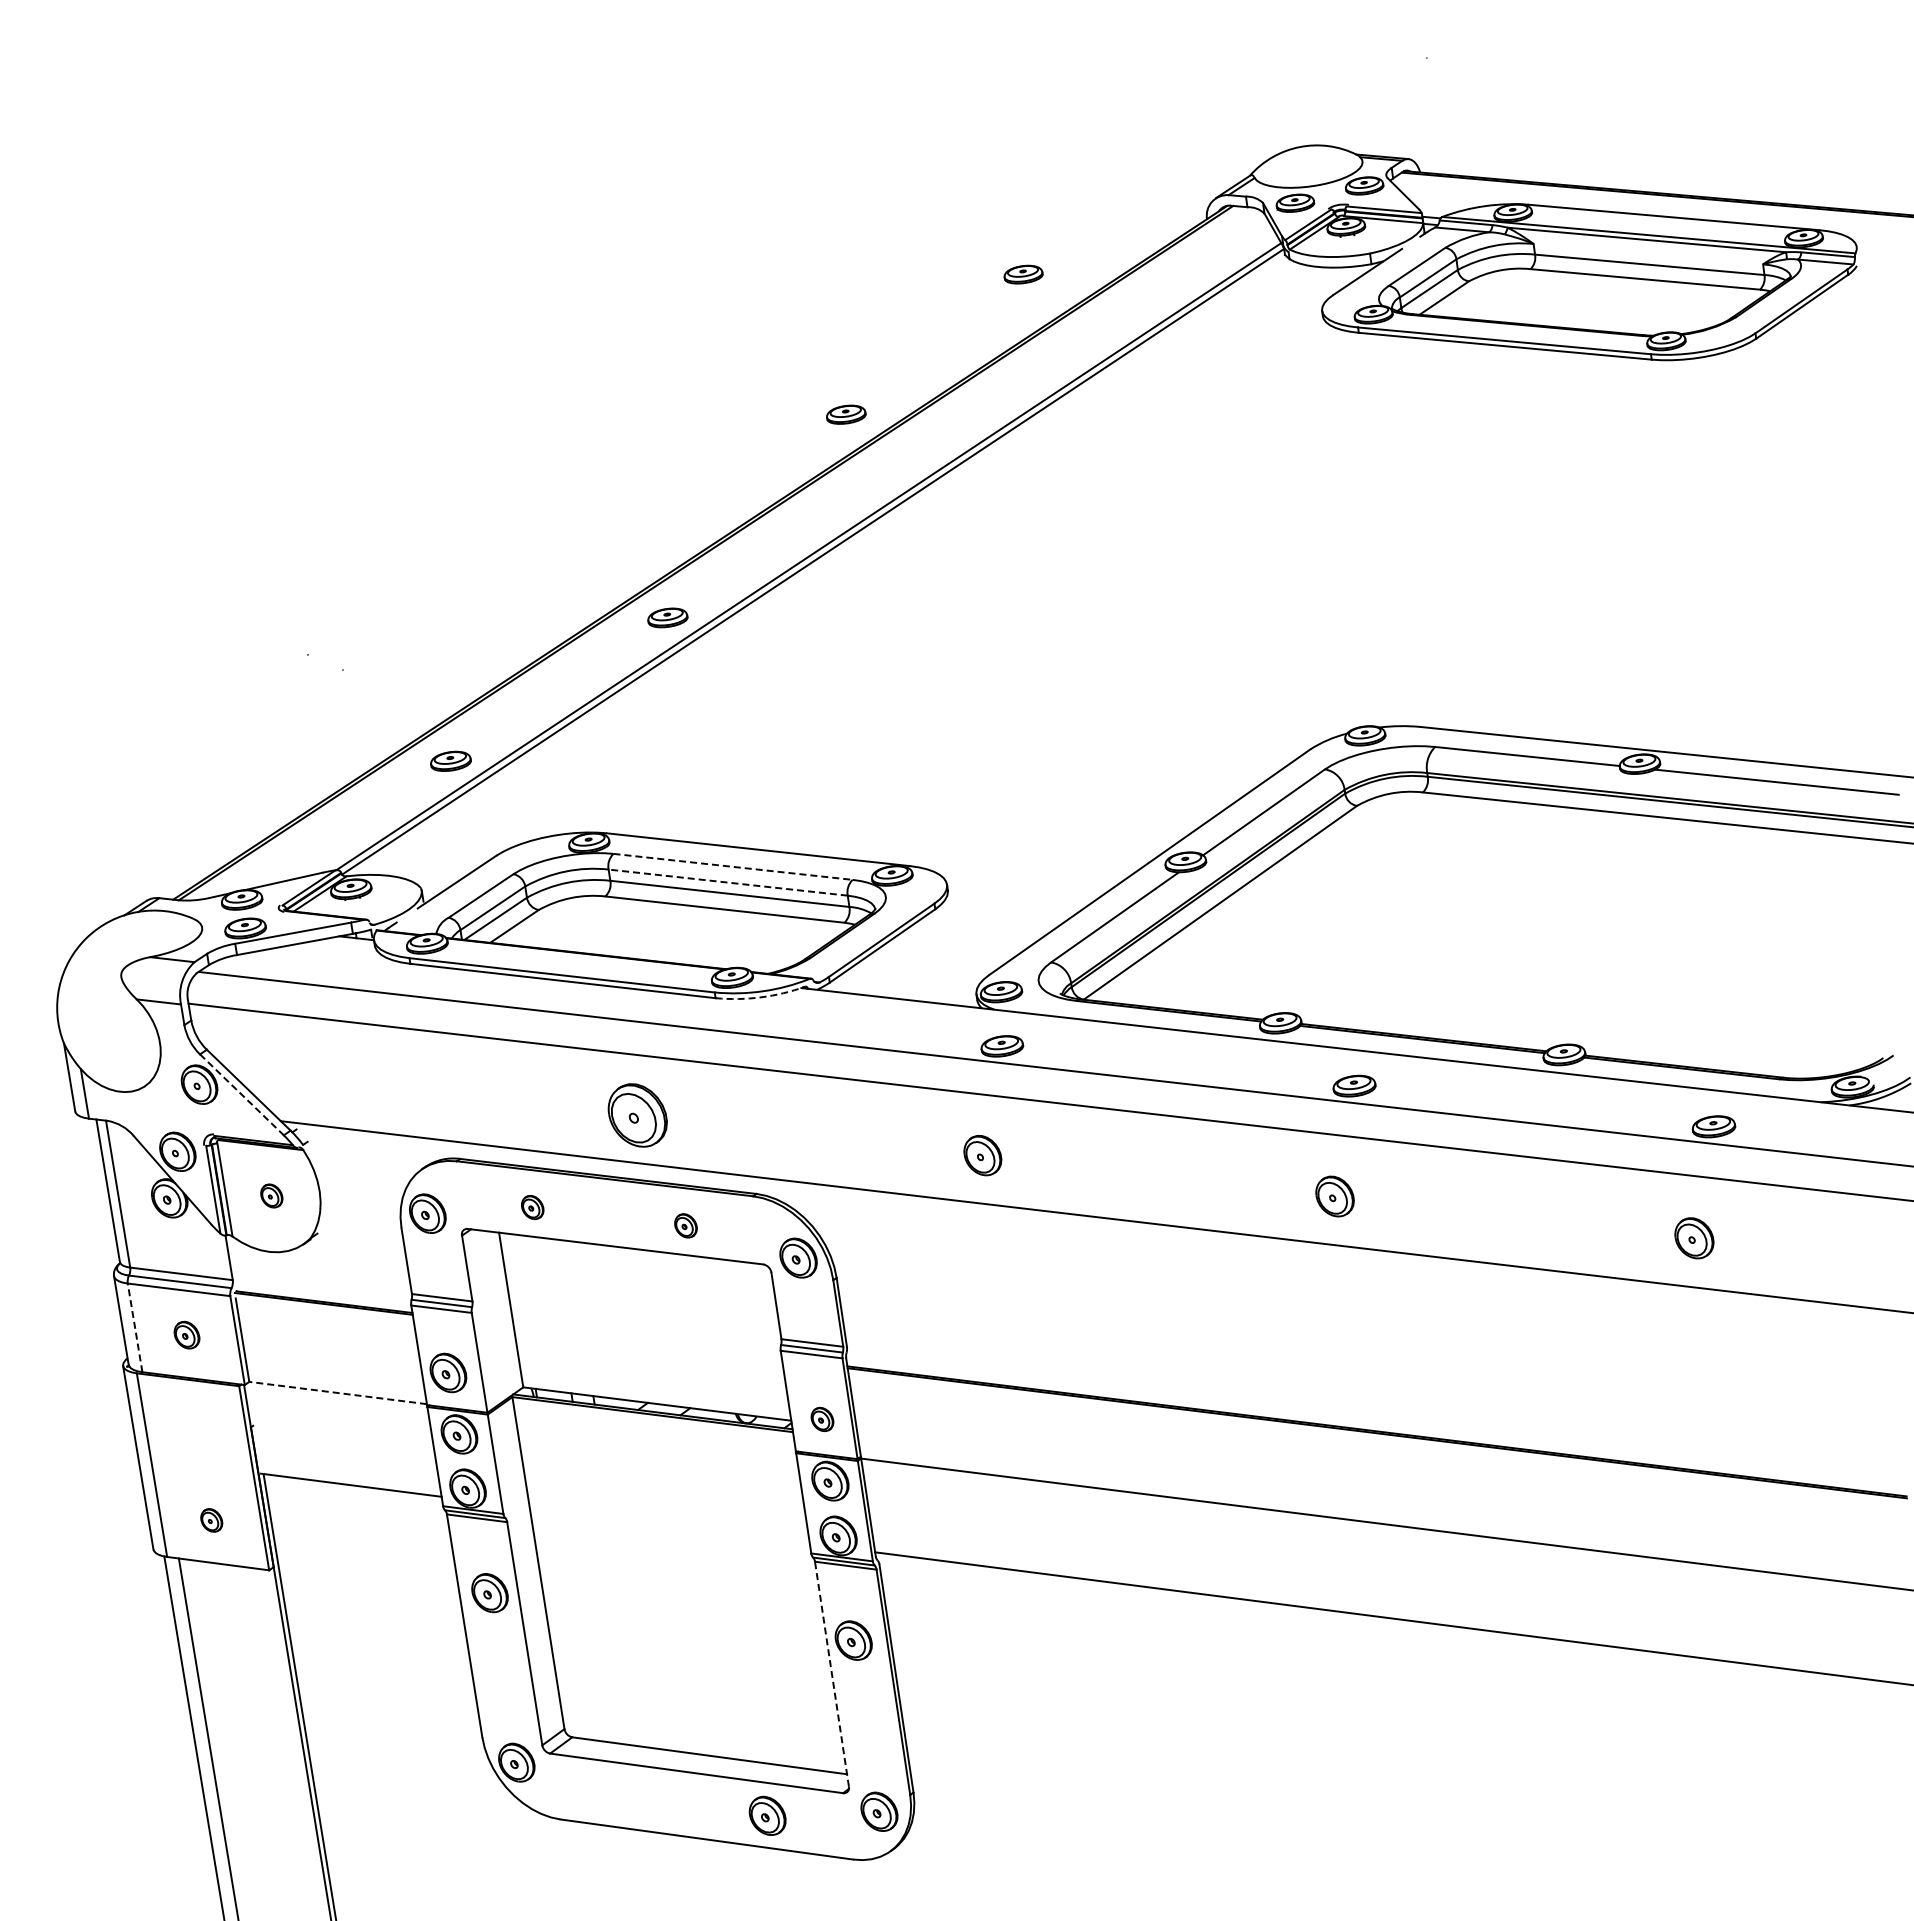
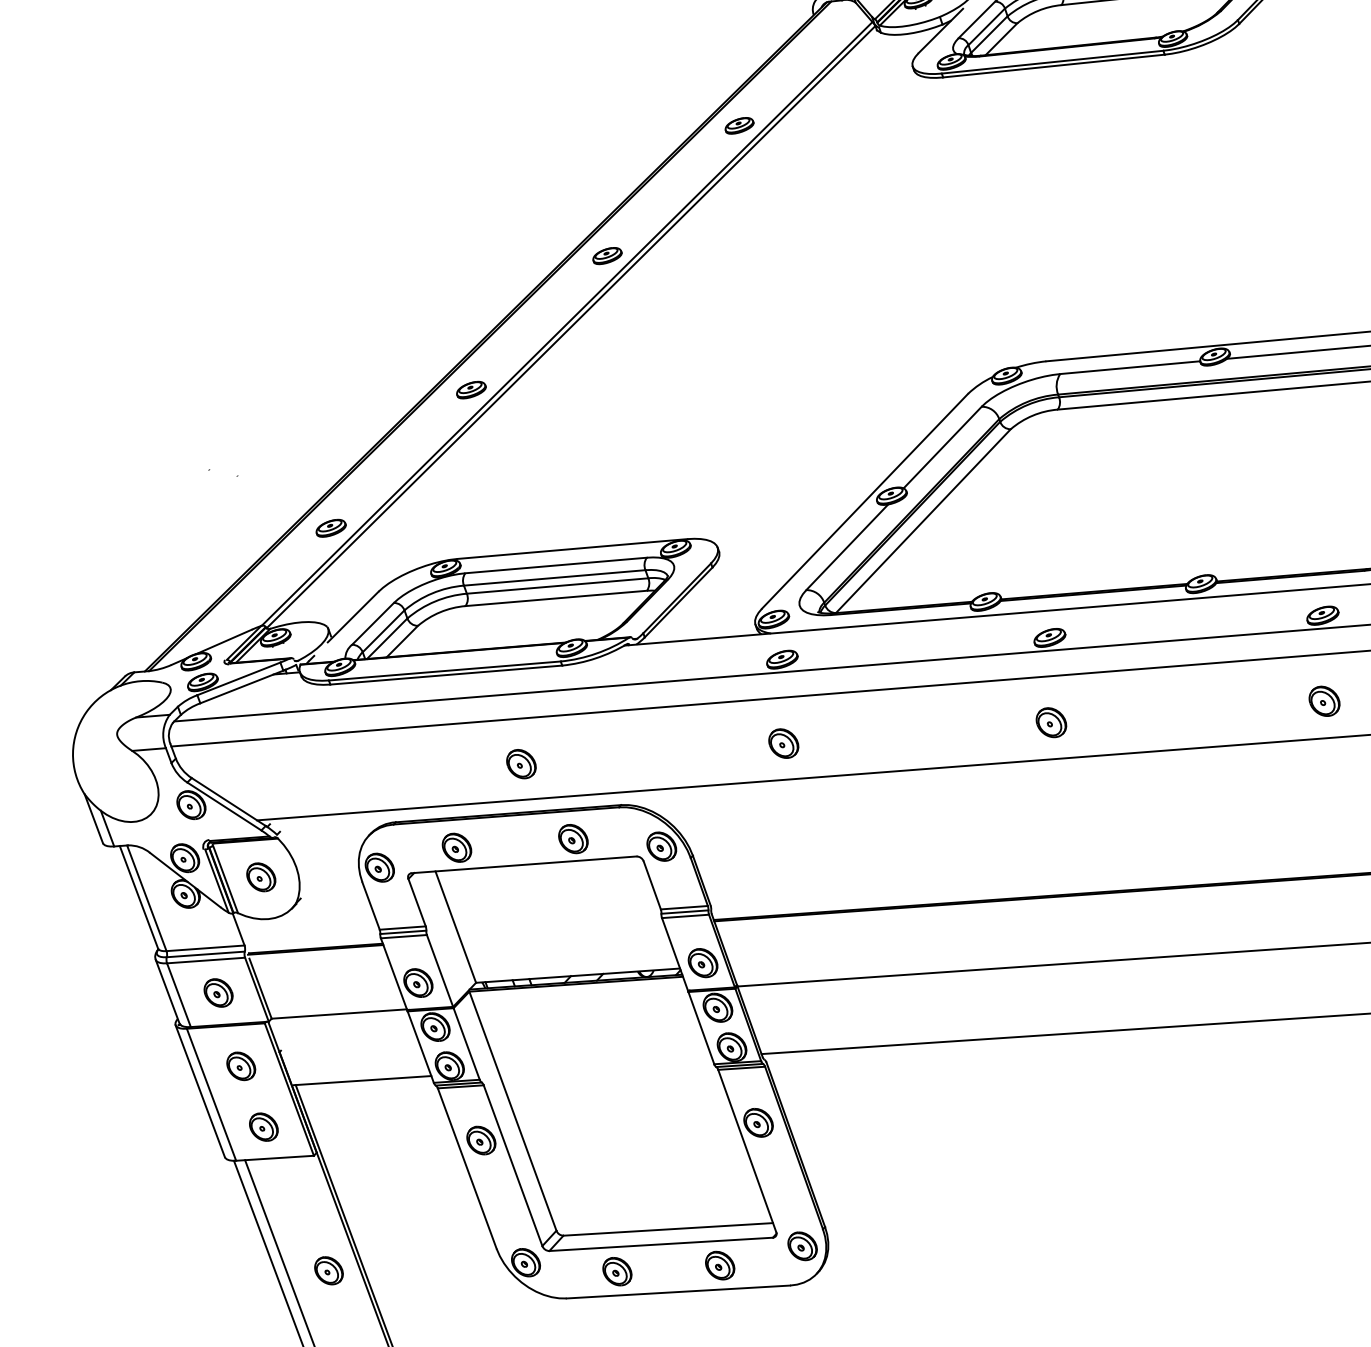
part: (1023, 274) -> (739, 125), moved
part: (846, 414) -> (607, 255), moved
line: (733, 866) -> (556, 565), dashed -> solid
line: (727, 882) -> (554, 577), dashed -> solid
arc: (761, 997) -> (596, 658), dashed -> solid
line: (242, 1095) -> (224, 806), dashed -> solid
part: (637, 1115) -> (521, 764), size x0.62
part: (271, 1195) -> (261, 876), size x1.67
part: (532, 1207) -> (456, 847), size x1.67
part: (685, 1225) -> (572, 838), size x1.67
line: (135, 1327) -> (179, 994), dashed -> solid
part: (186, 1335) -> (218, 993), size x1.43
line: (338, 1393) -> (339, 1014), dashed -> solid
part: (822, 1419) -> (703, 963), size x1.67
part: (197, 1435) -> (241, 1066), added
part: (211, 1520) -> (263, 1127), size x1.67
line: (831, 1674) -> (746, 1151), dashed -> solid
part: (259, 1722) -> (328, 1270), added
part: (632, 1797) -> (616, 1271), added

